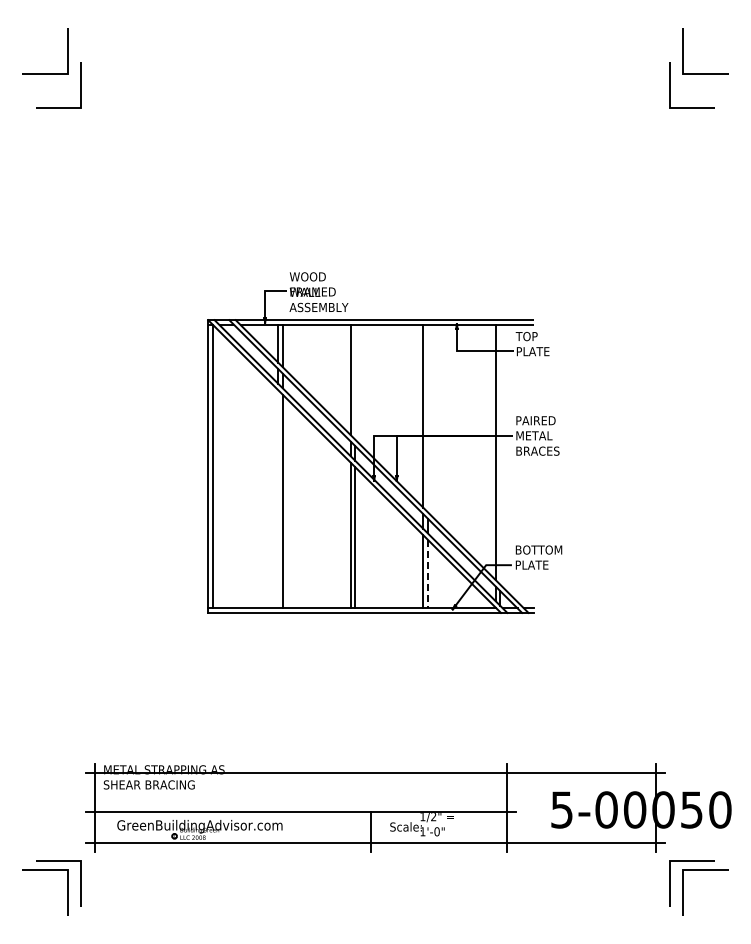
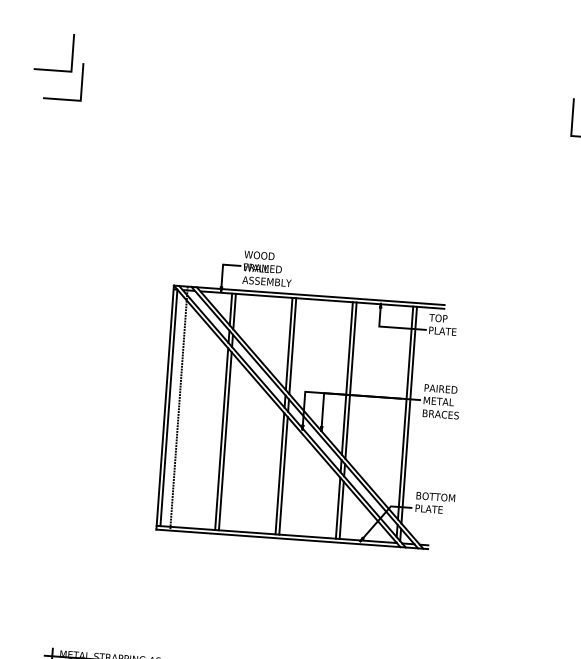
line: (355, 381) -> (292, 345), added
line: (427, 418) -> (350, 380), added
line: (500, 454) -> (409, 415), added
line: (224, 466) -> (178, 408), added
line: (278, 499) -> (221, 439), added
line: (427, 574) -> (341, 510), dashed -> solid

